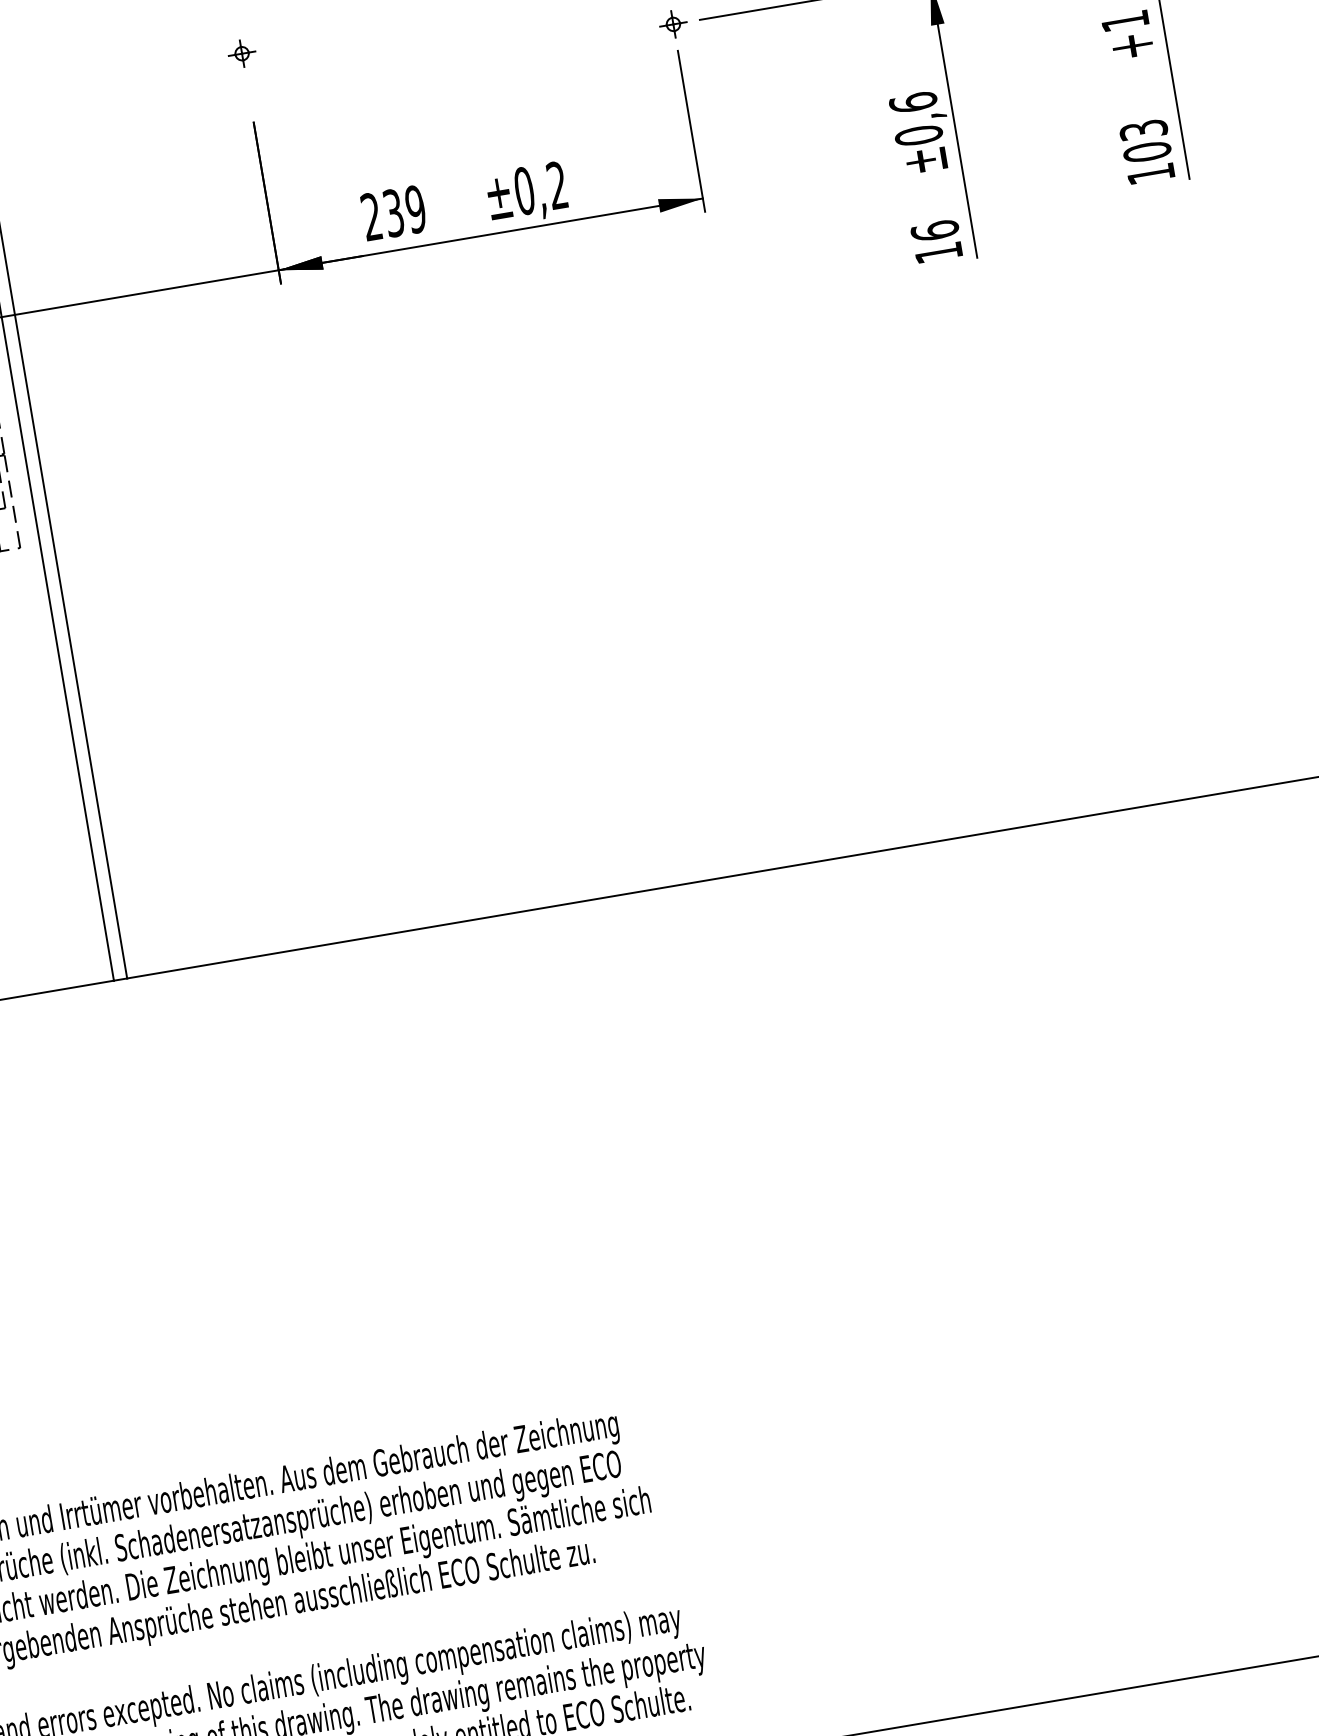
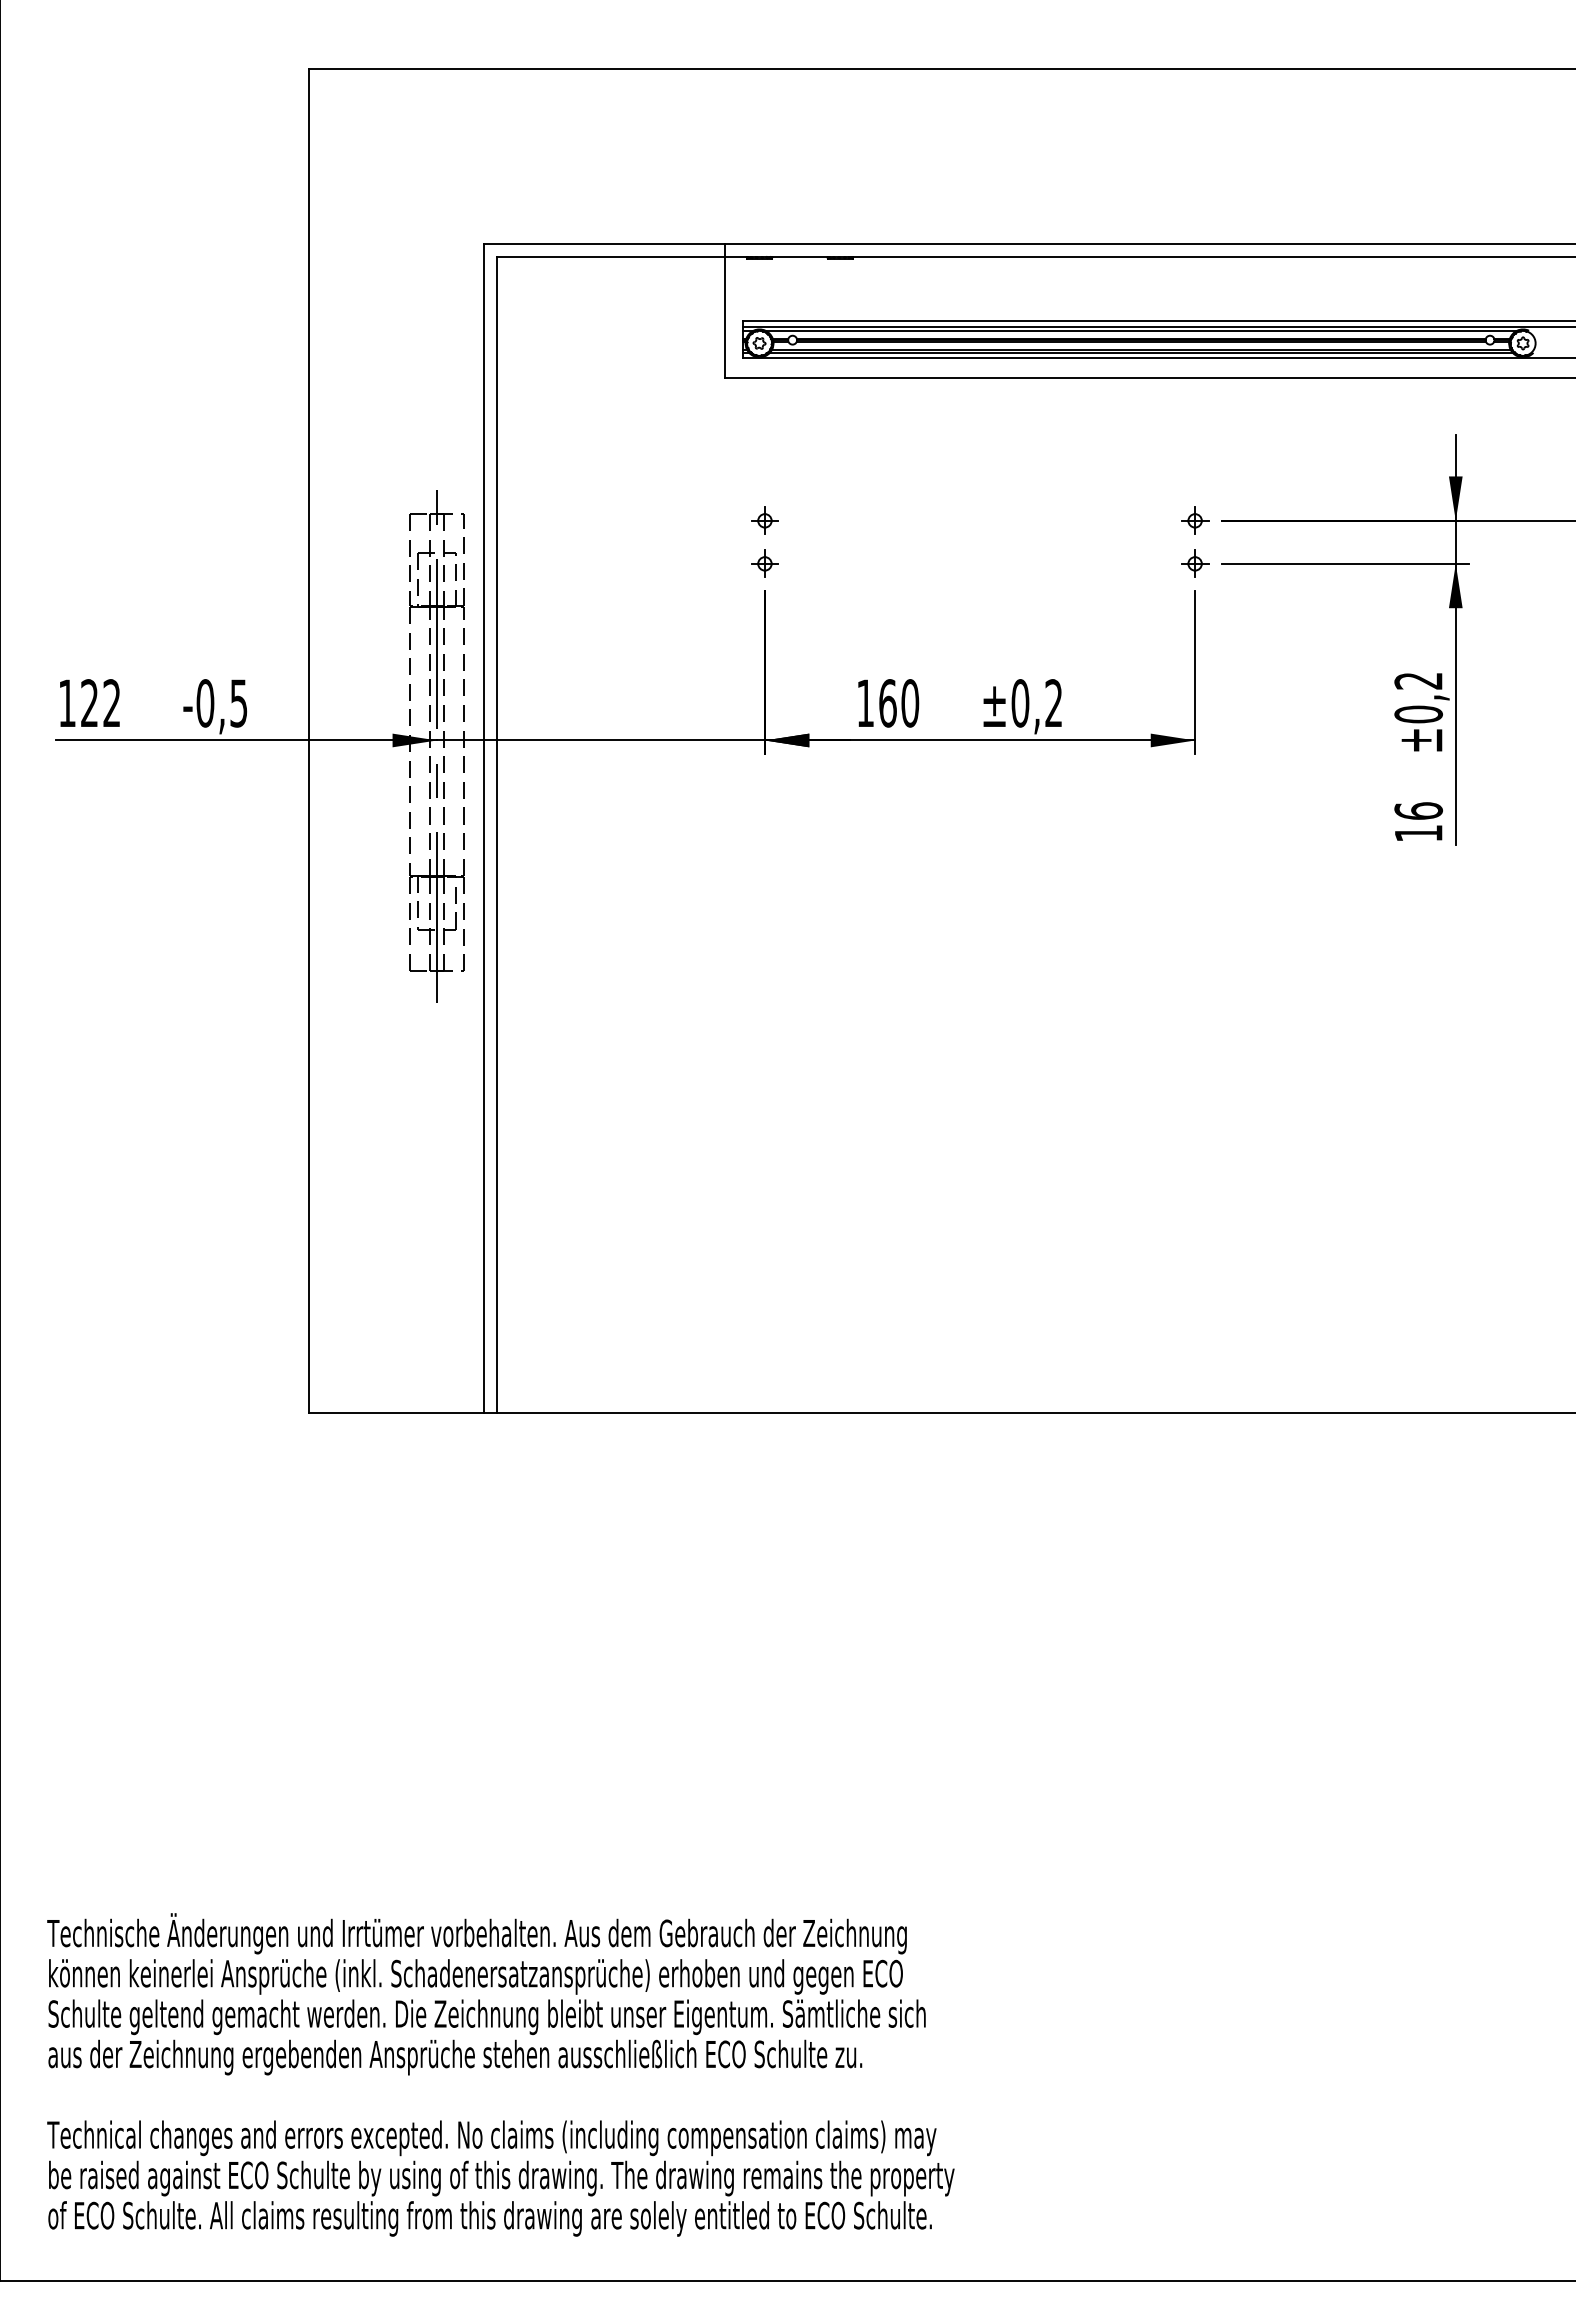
part: (248, 95) -> (764, 563), added
text: (913, 102) -> (1418, 680), ±0,6 -> ±0,2
text: (394, 213) -> (888, 703), 239 -> 160

